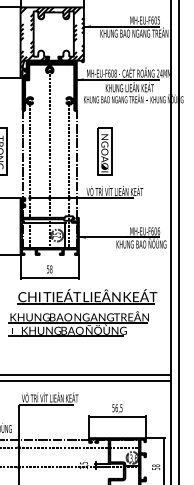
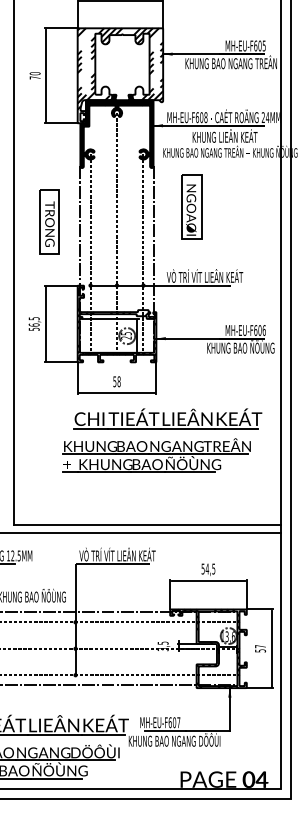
part: (104, 150) -> (191, 206), moved
text: (116, 407) -> (206, 568), 56,5 -> 54,5
text: (156, 465) -> (260, 646), 58 -> 57

